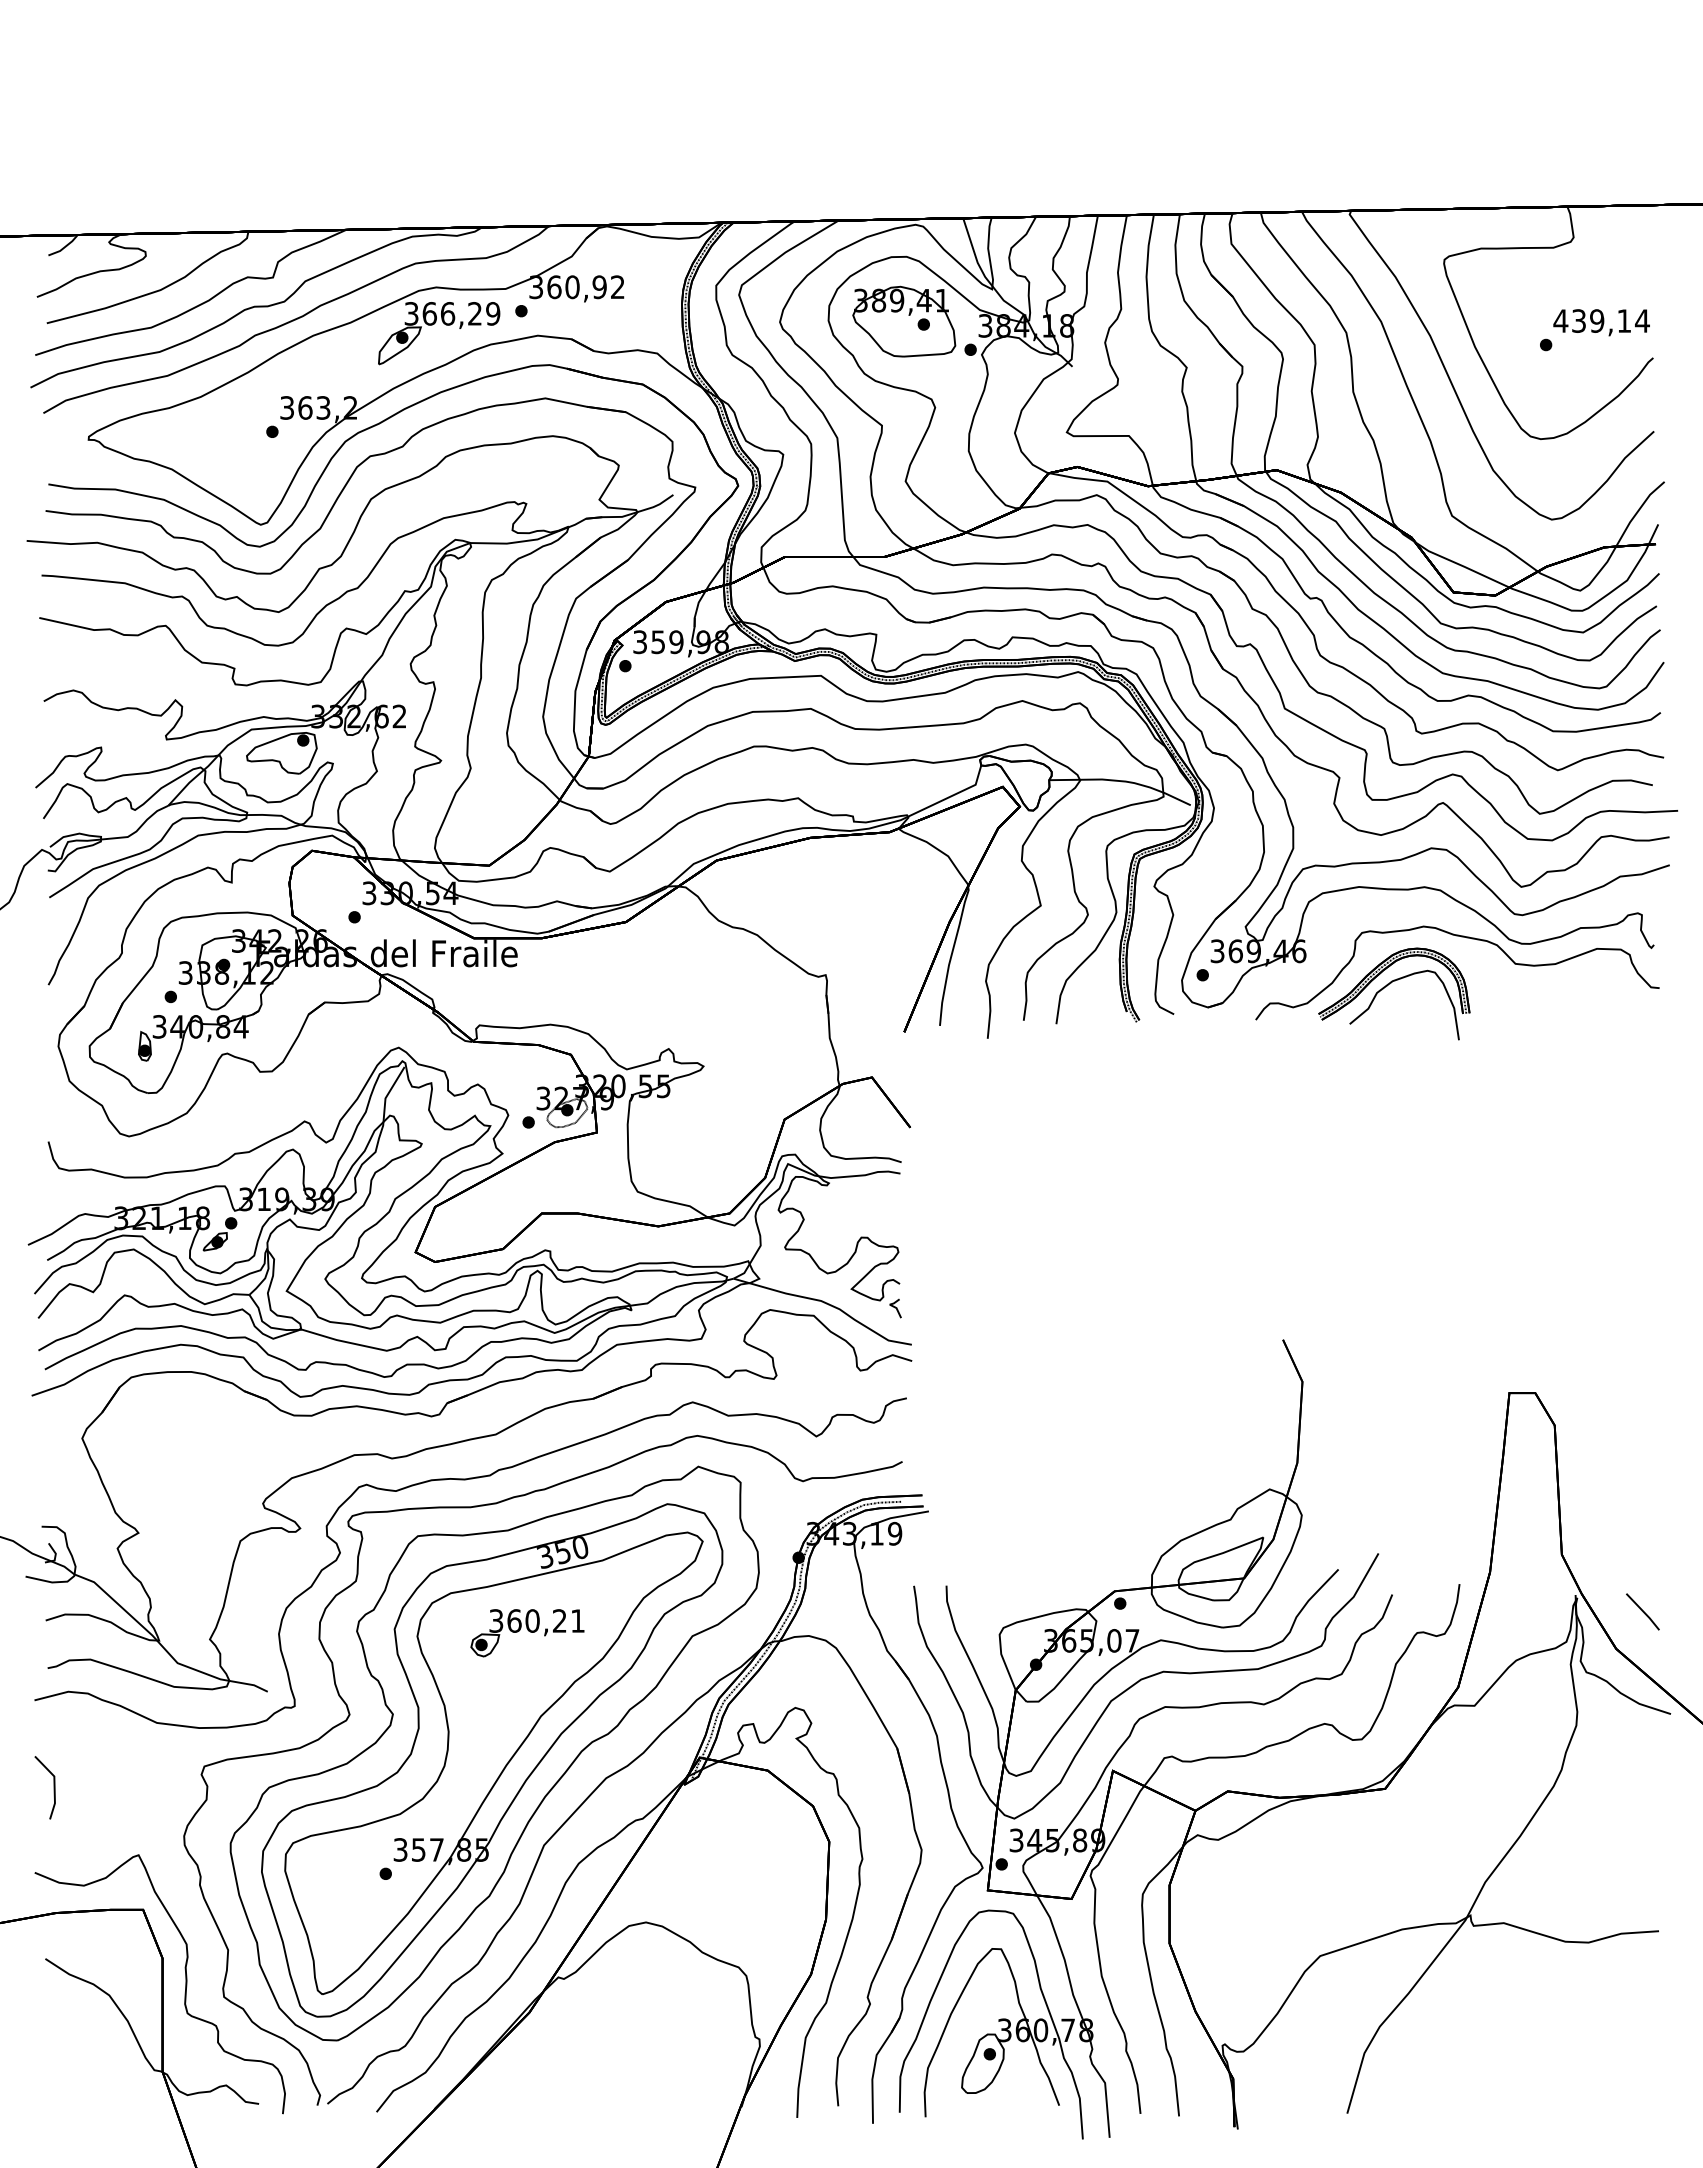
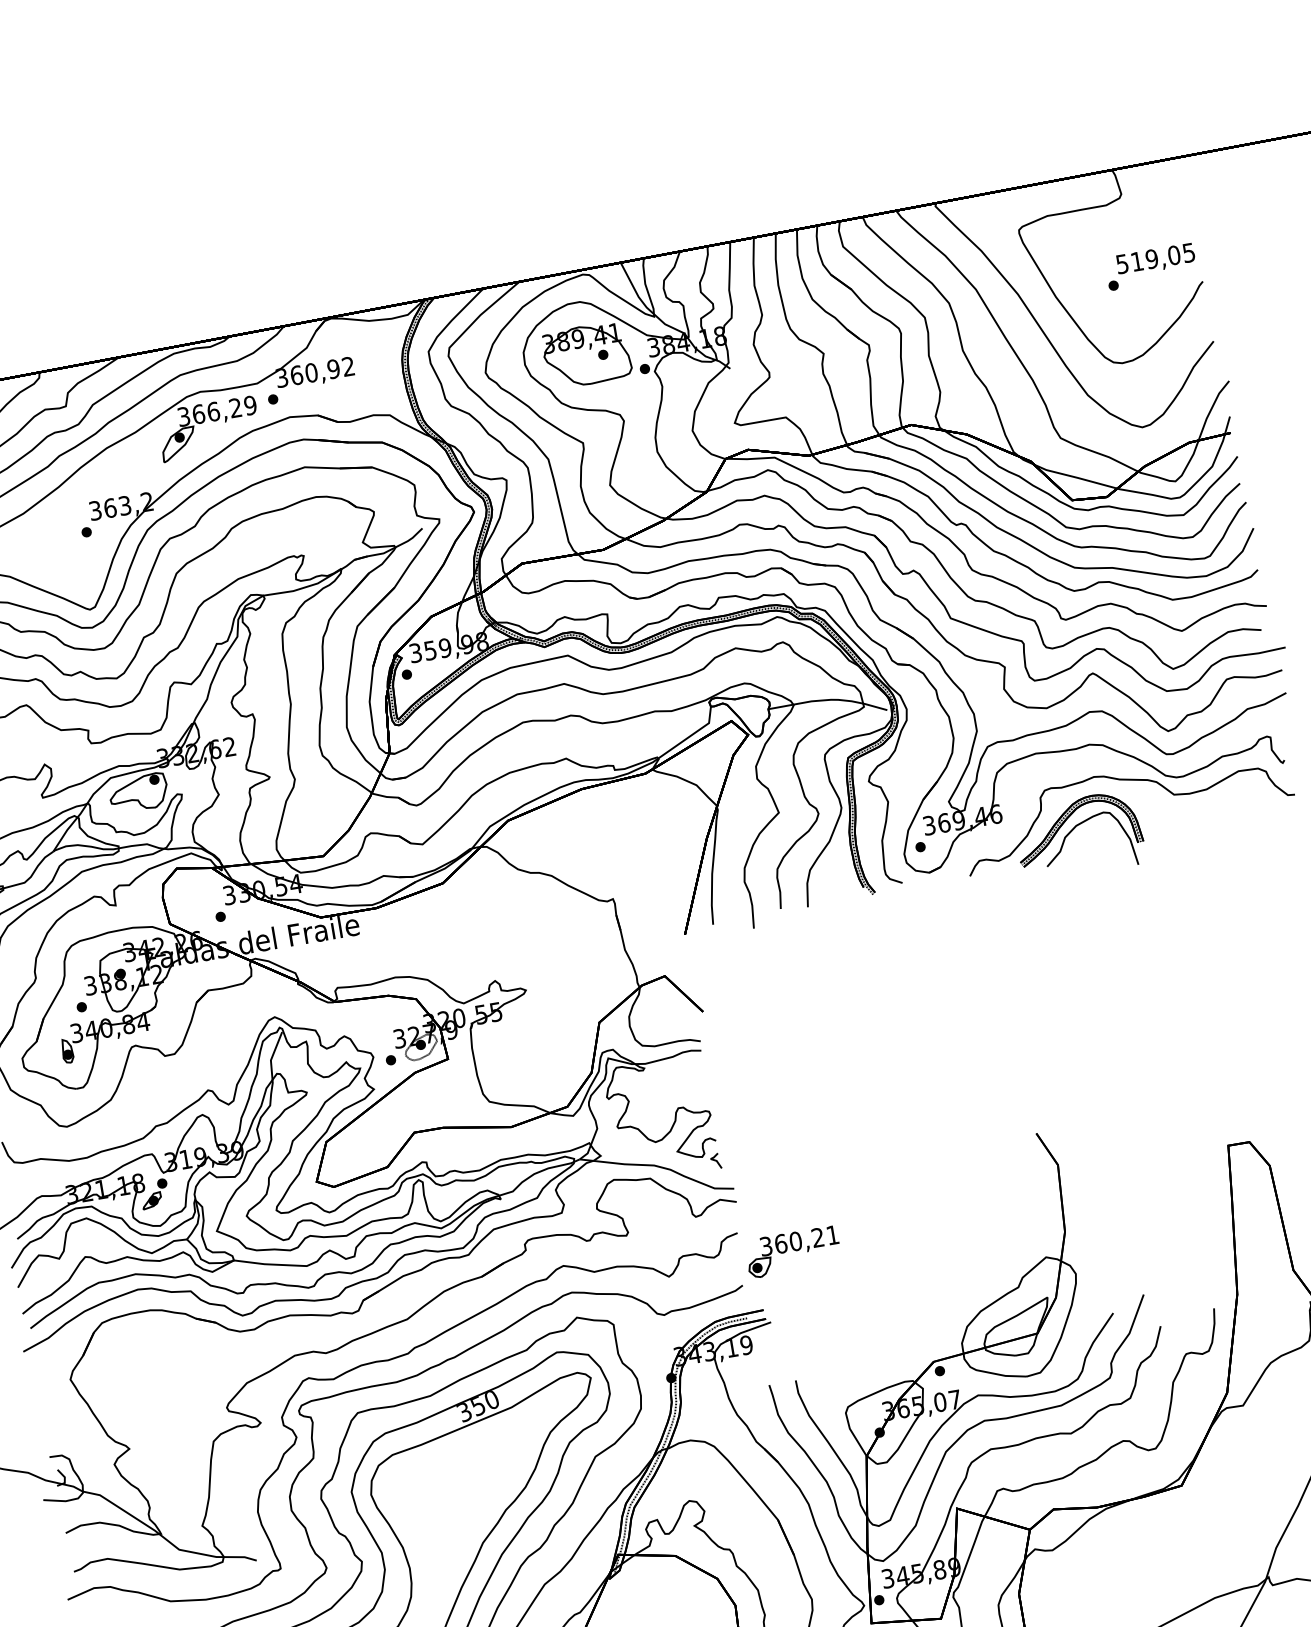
text: (1601, 320) -> (1155, 258), 439,14 -> 519,05
part: (527, 1633) -> (793, 1252), moved

